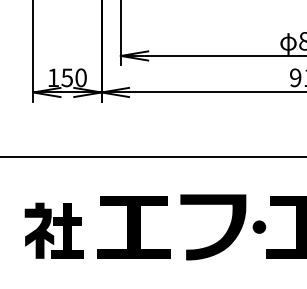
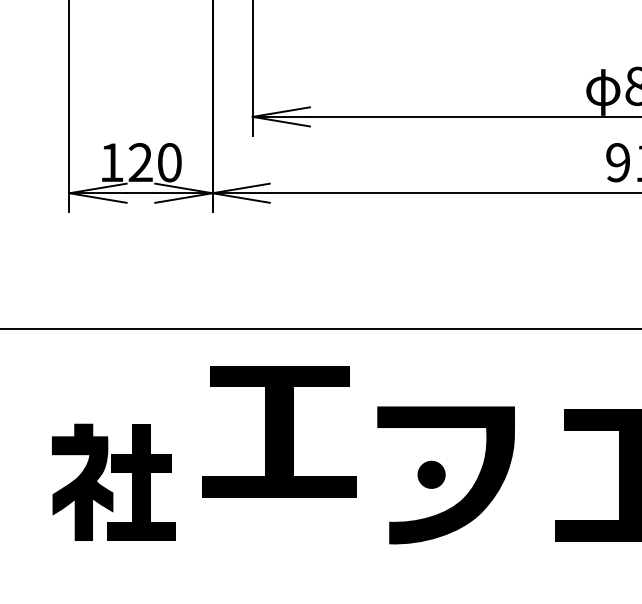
text: (66, 77) -> (139, 161), 150 -> 120
part: (259, 226) -> (431, 473), moved
part: (133, 227) -> (279, 431), moved

